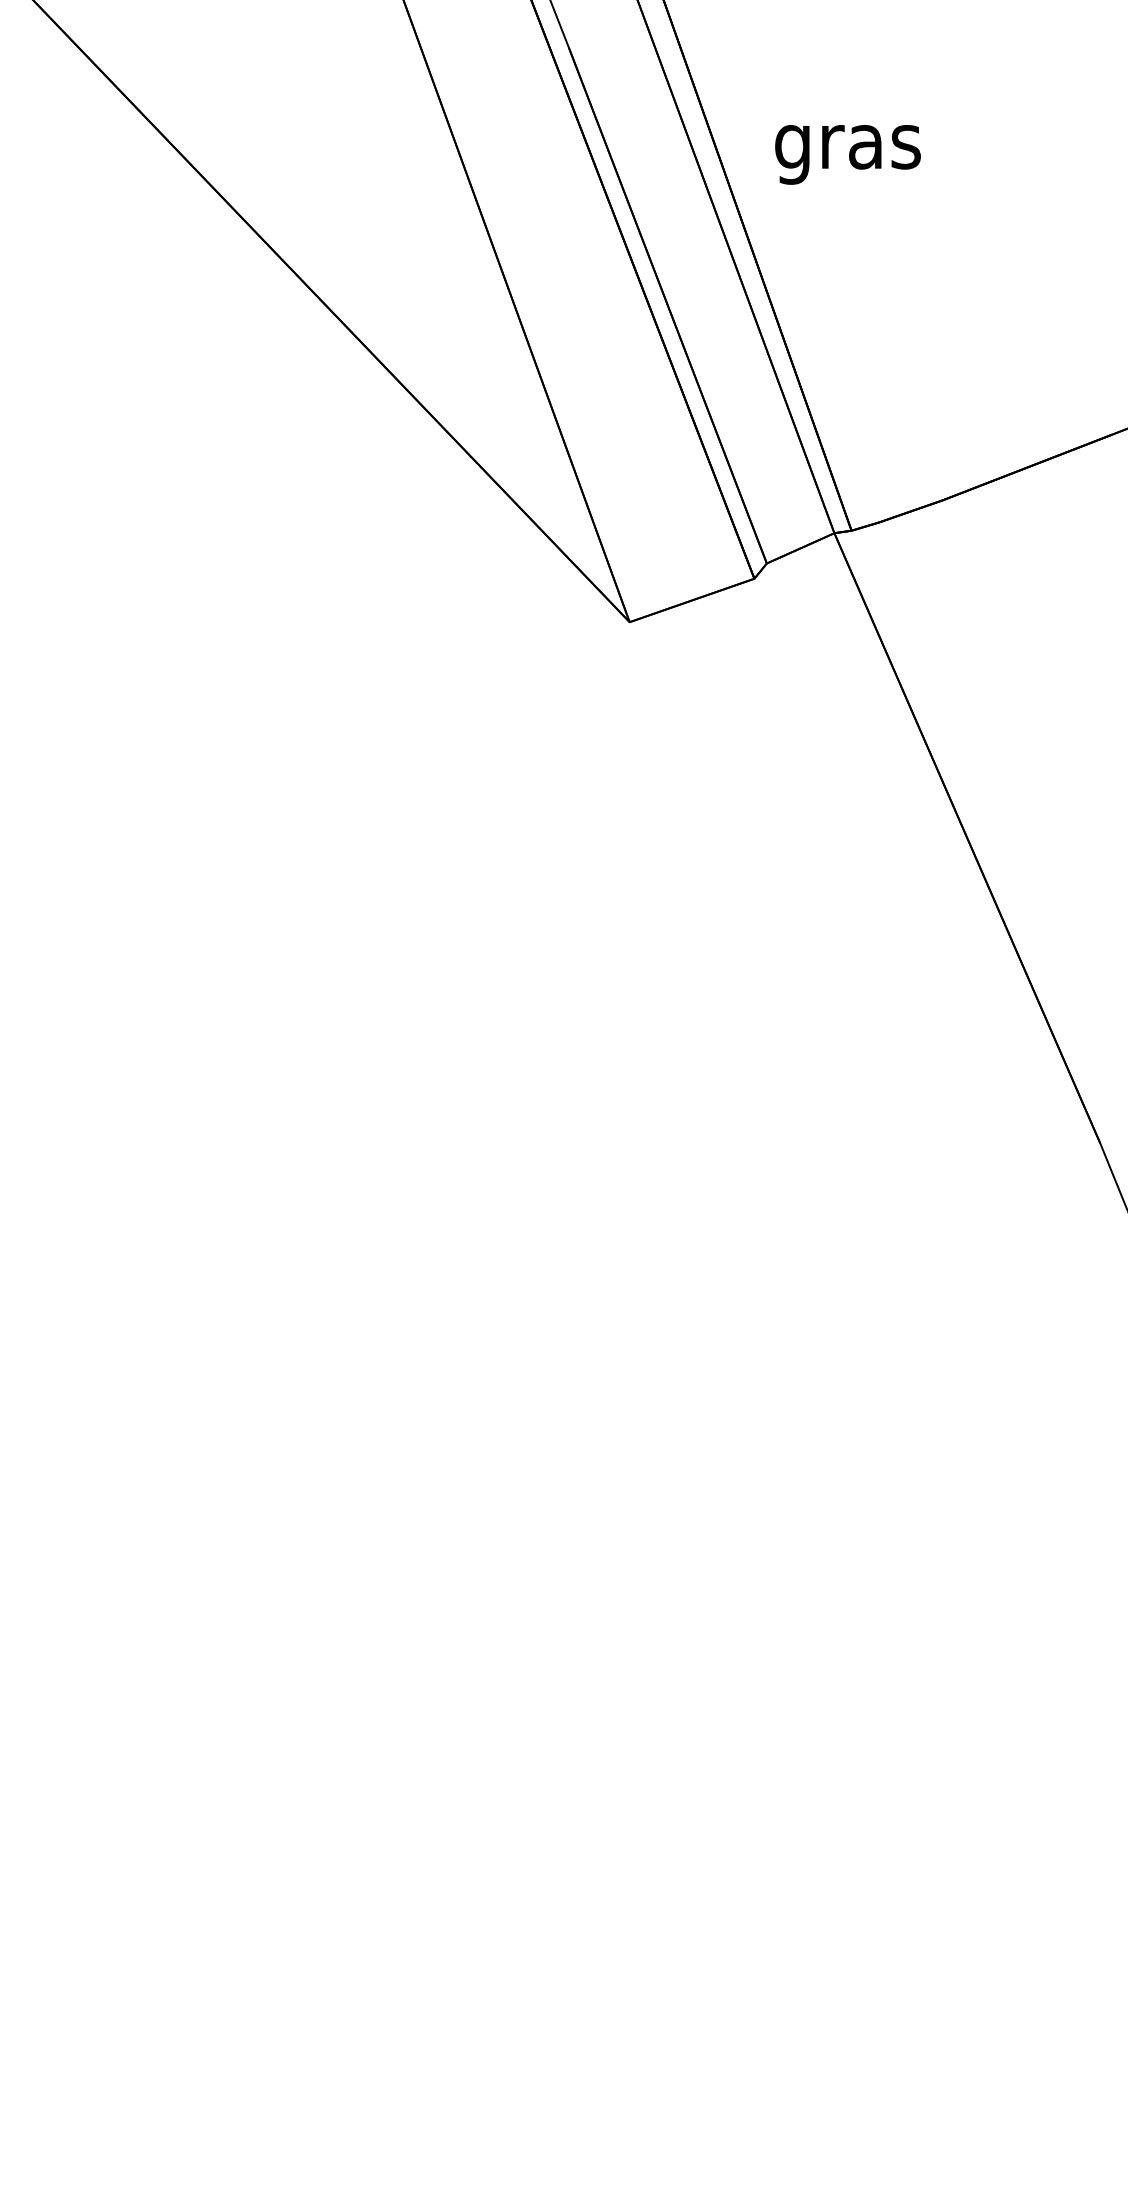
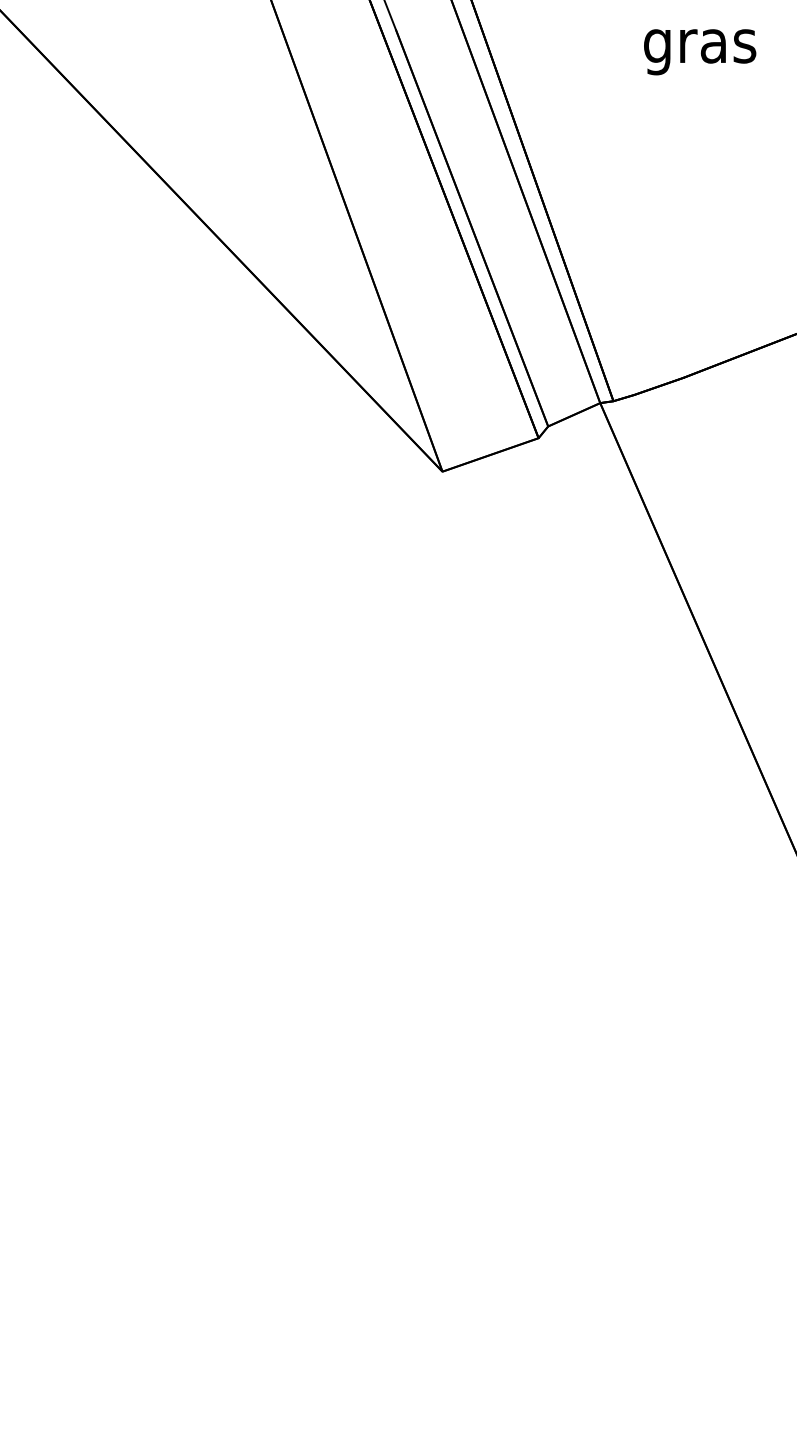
text: (847, 154) -> (699, 51), moved

